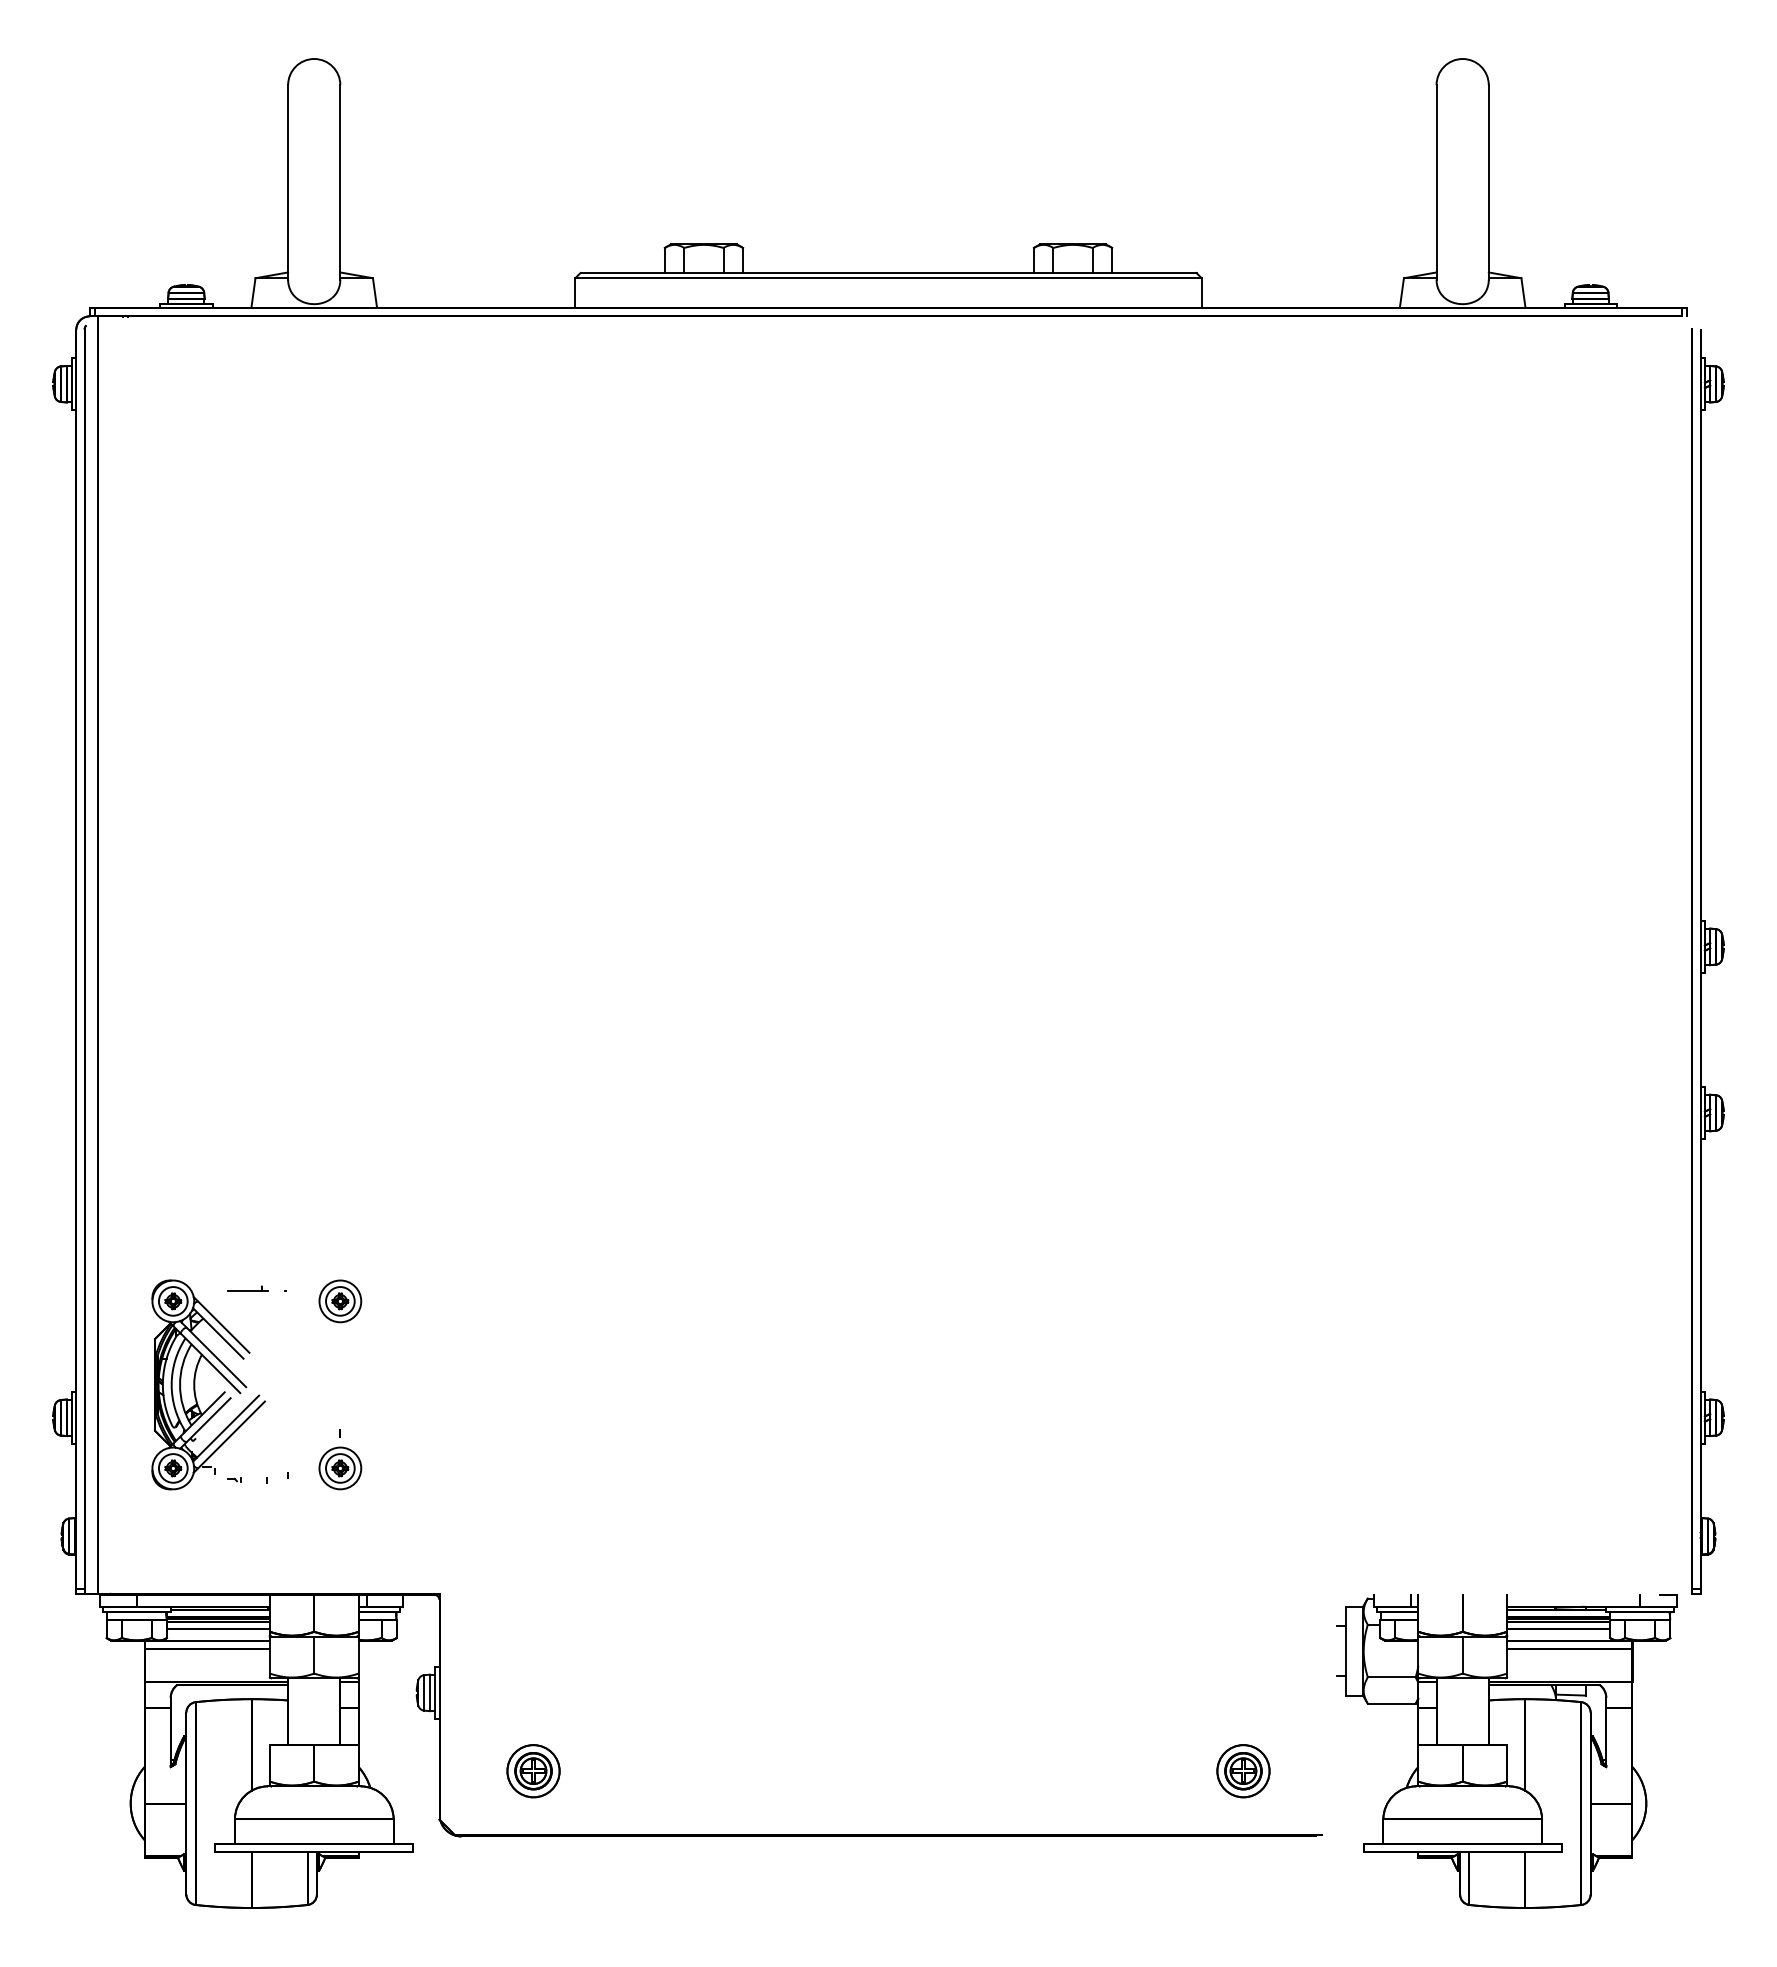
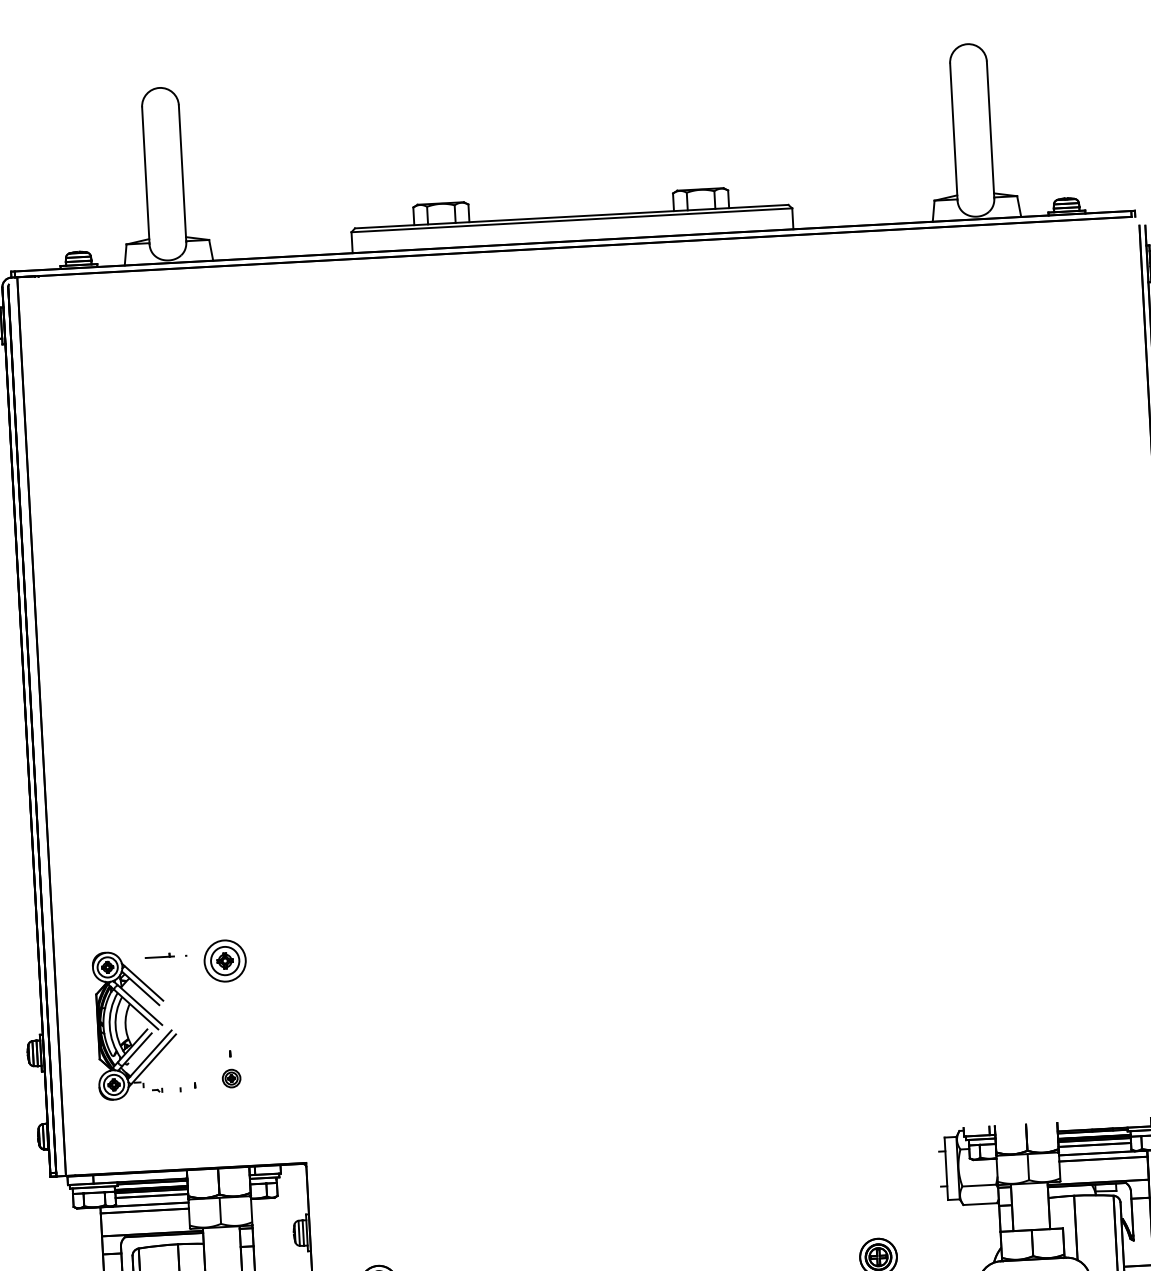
part: (340, 1301) -> (225, 961), size x1.4
part: (340, 1468) -> (231, 1078), size x0.6

